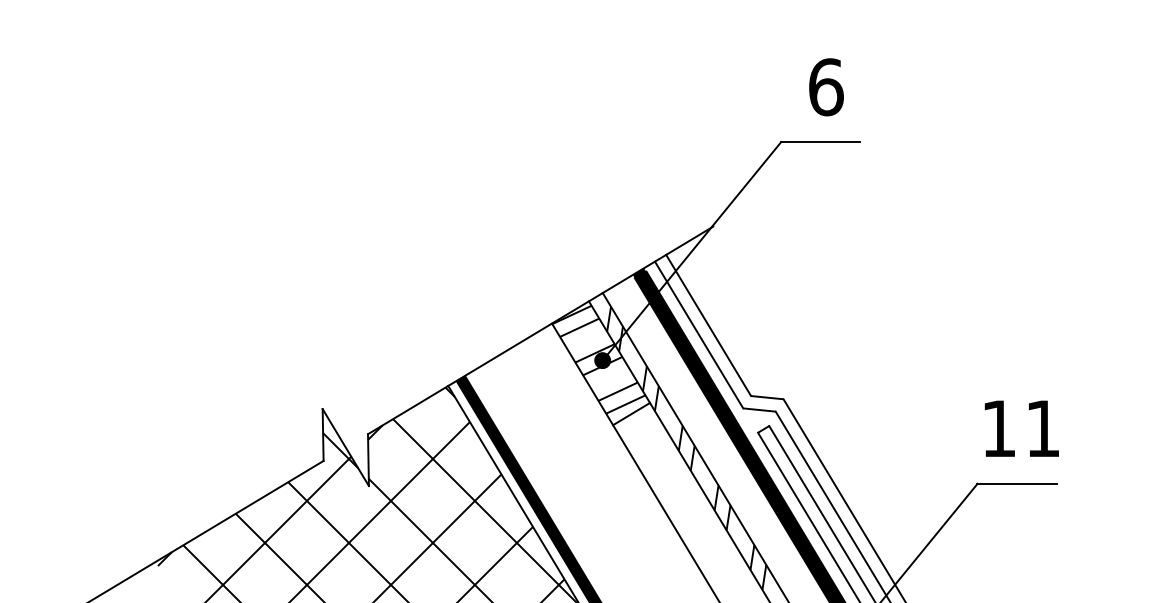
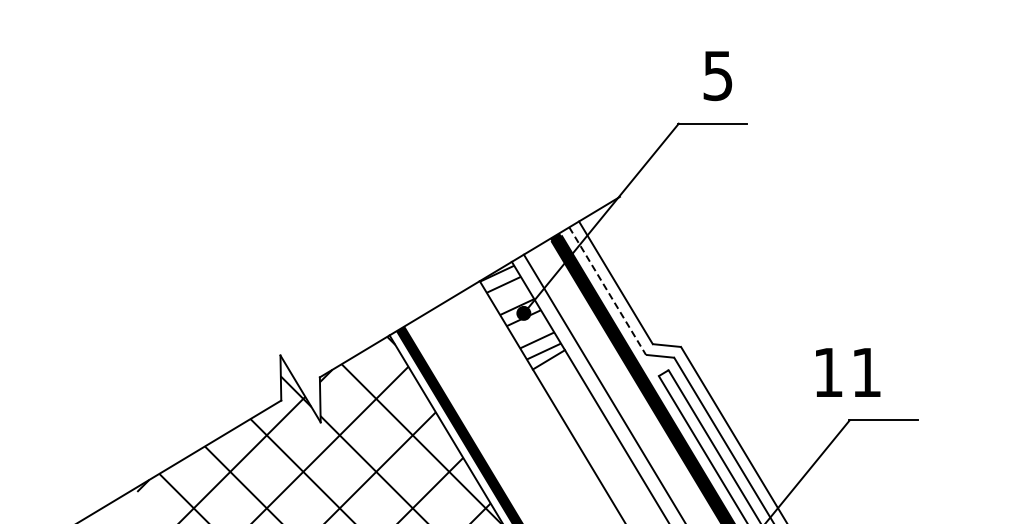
text: (826, 86) -> (718, 75), 6 -> 5
line: (698, 335) -> (607, 291), solid -> dashed
text: (1022, 428) -> (848, 372), moved
hatch: (686, 448) -> (596, 389), removed

